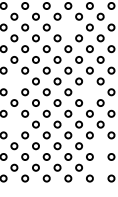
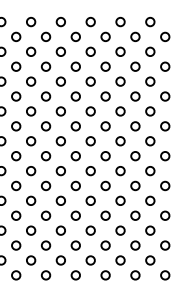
circle: (68, 27) -> (105, 66), added
circle: (14, 81) -> (31, 141), added
circle: (89, 92) -> (135, 156), added
circle: (14, 124) -> (31, 200), added
circle: (100, 146) -> (150, 230), added
circle: (100, 167) -> (150, 260), added

